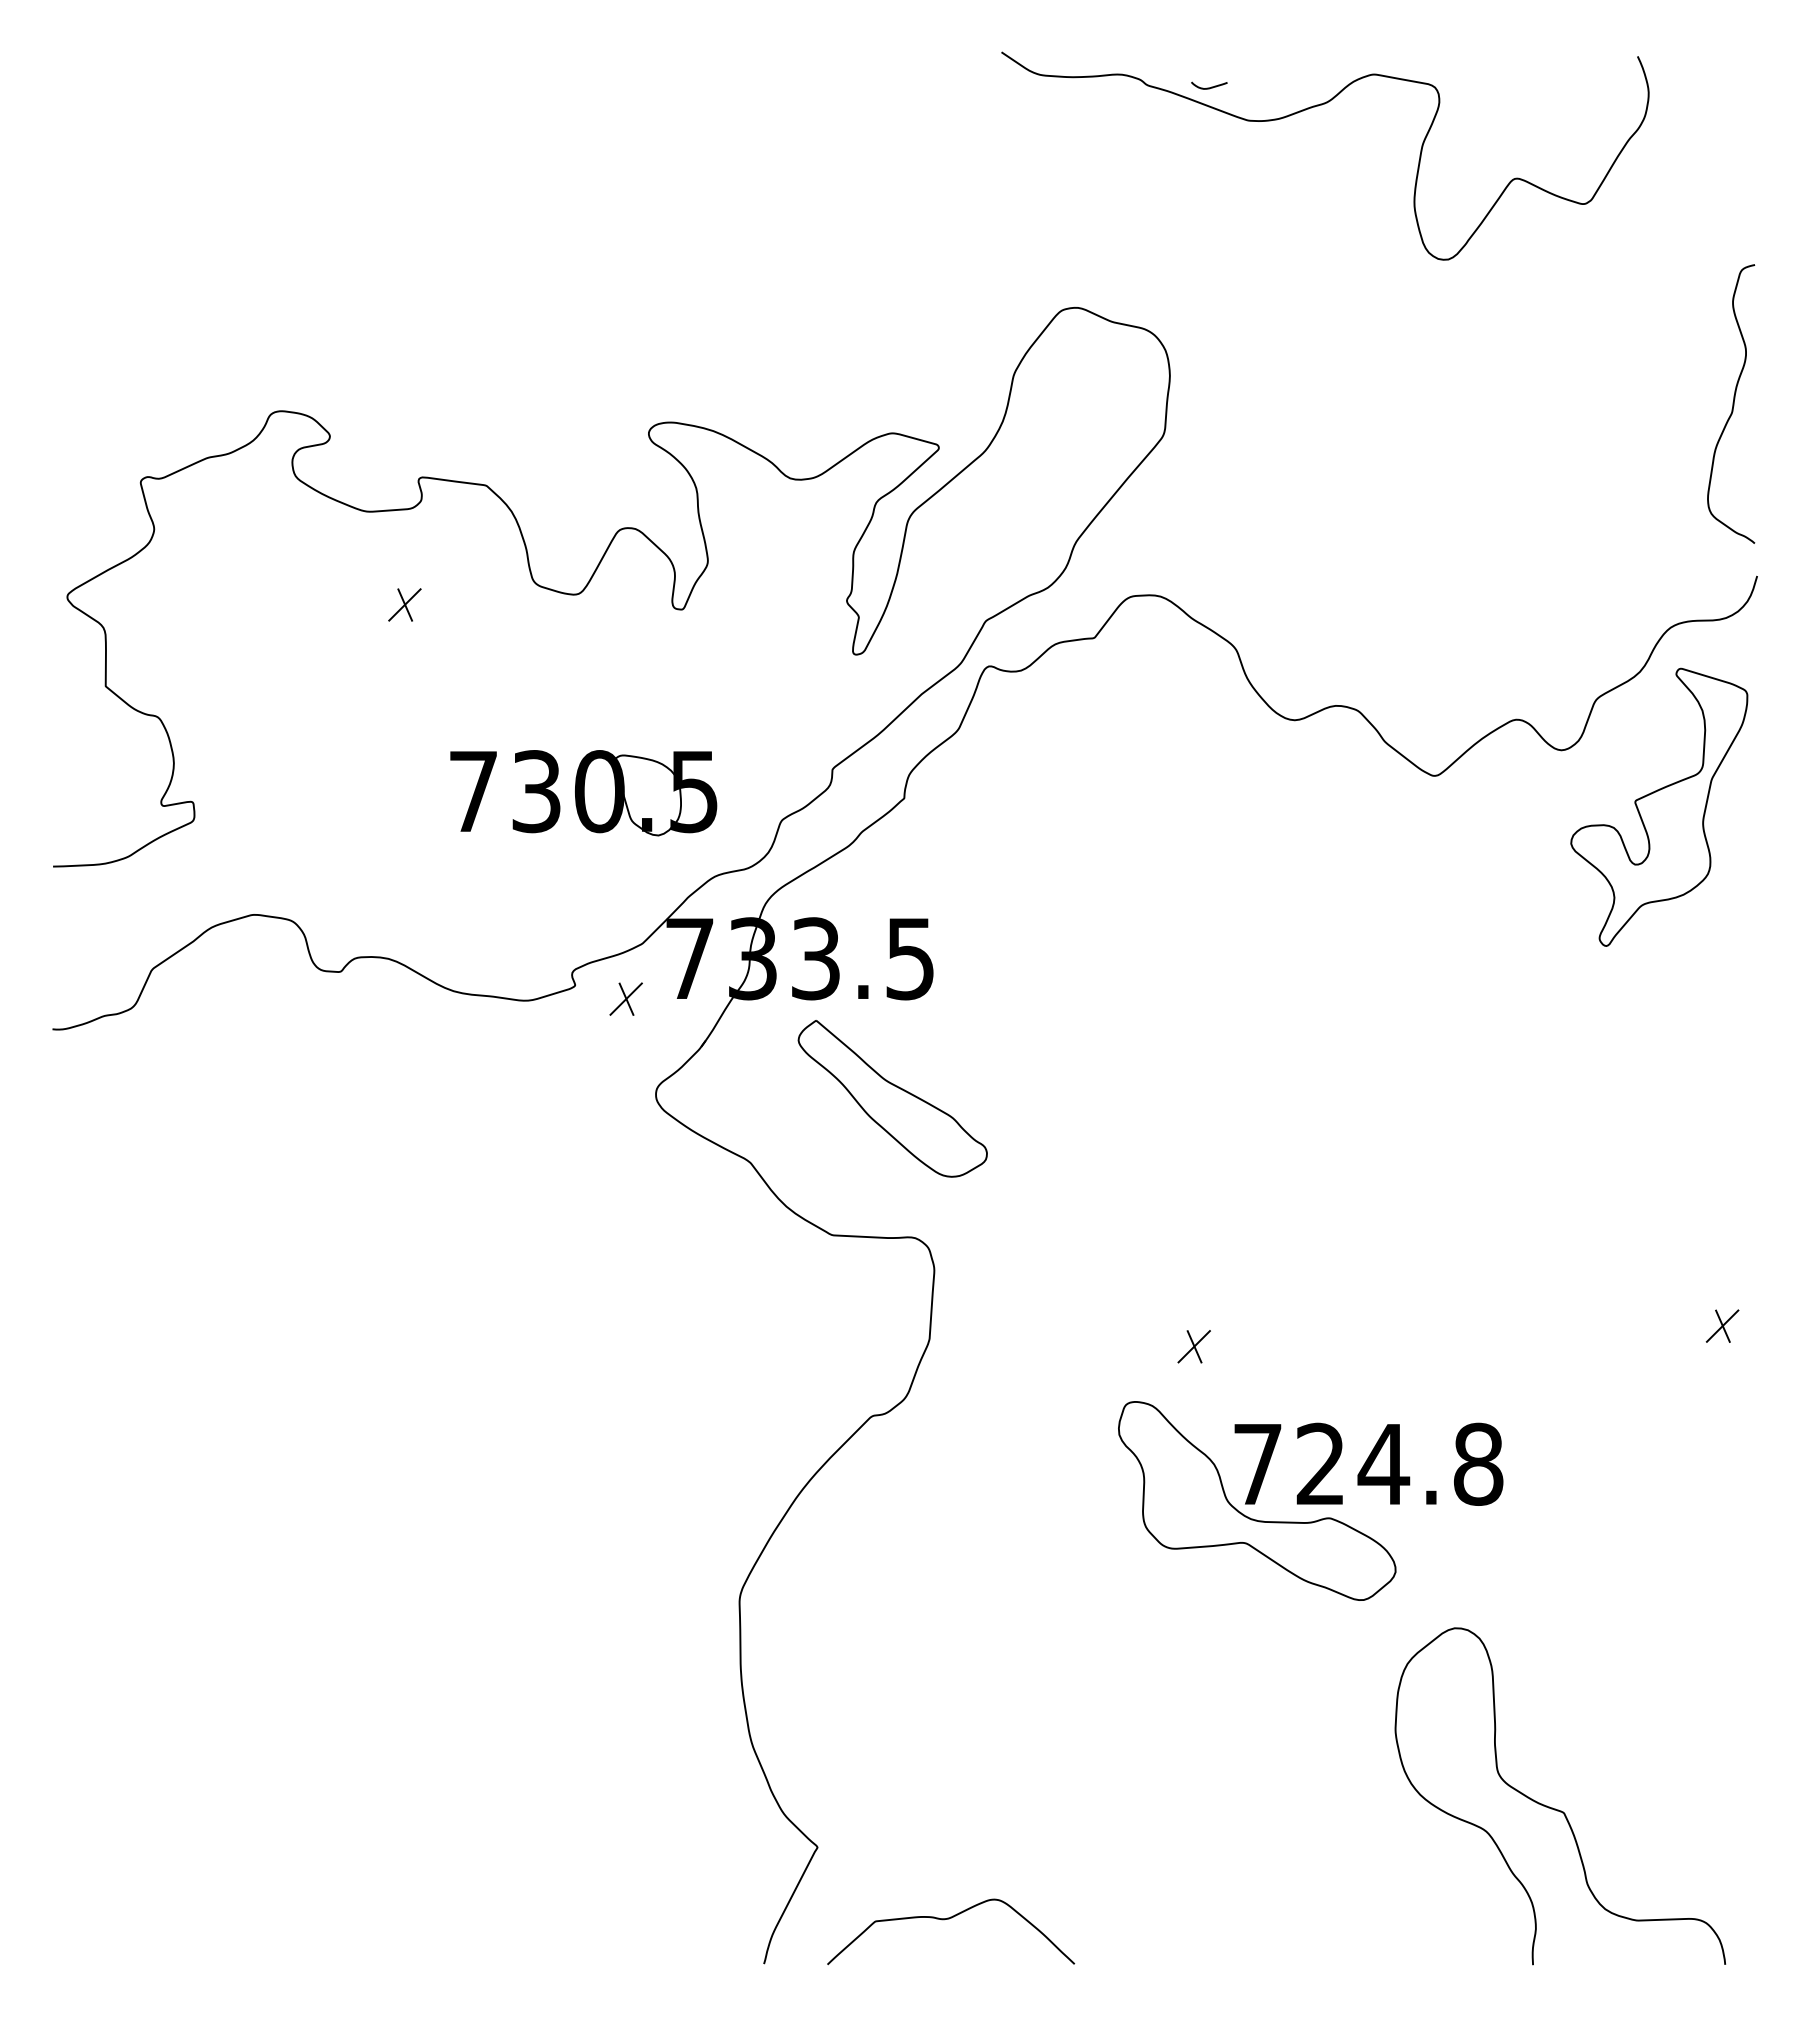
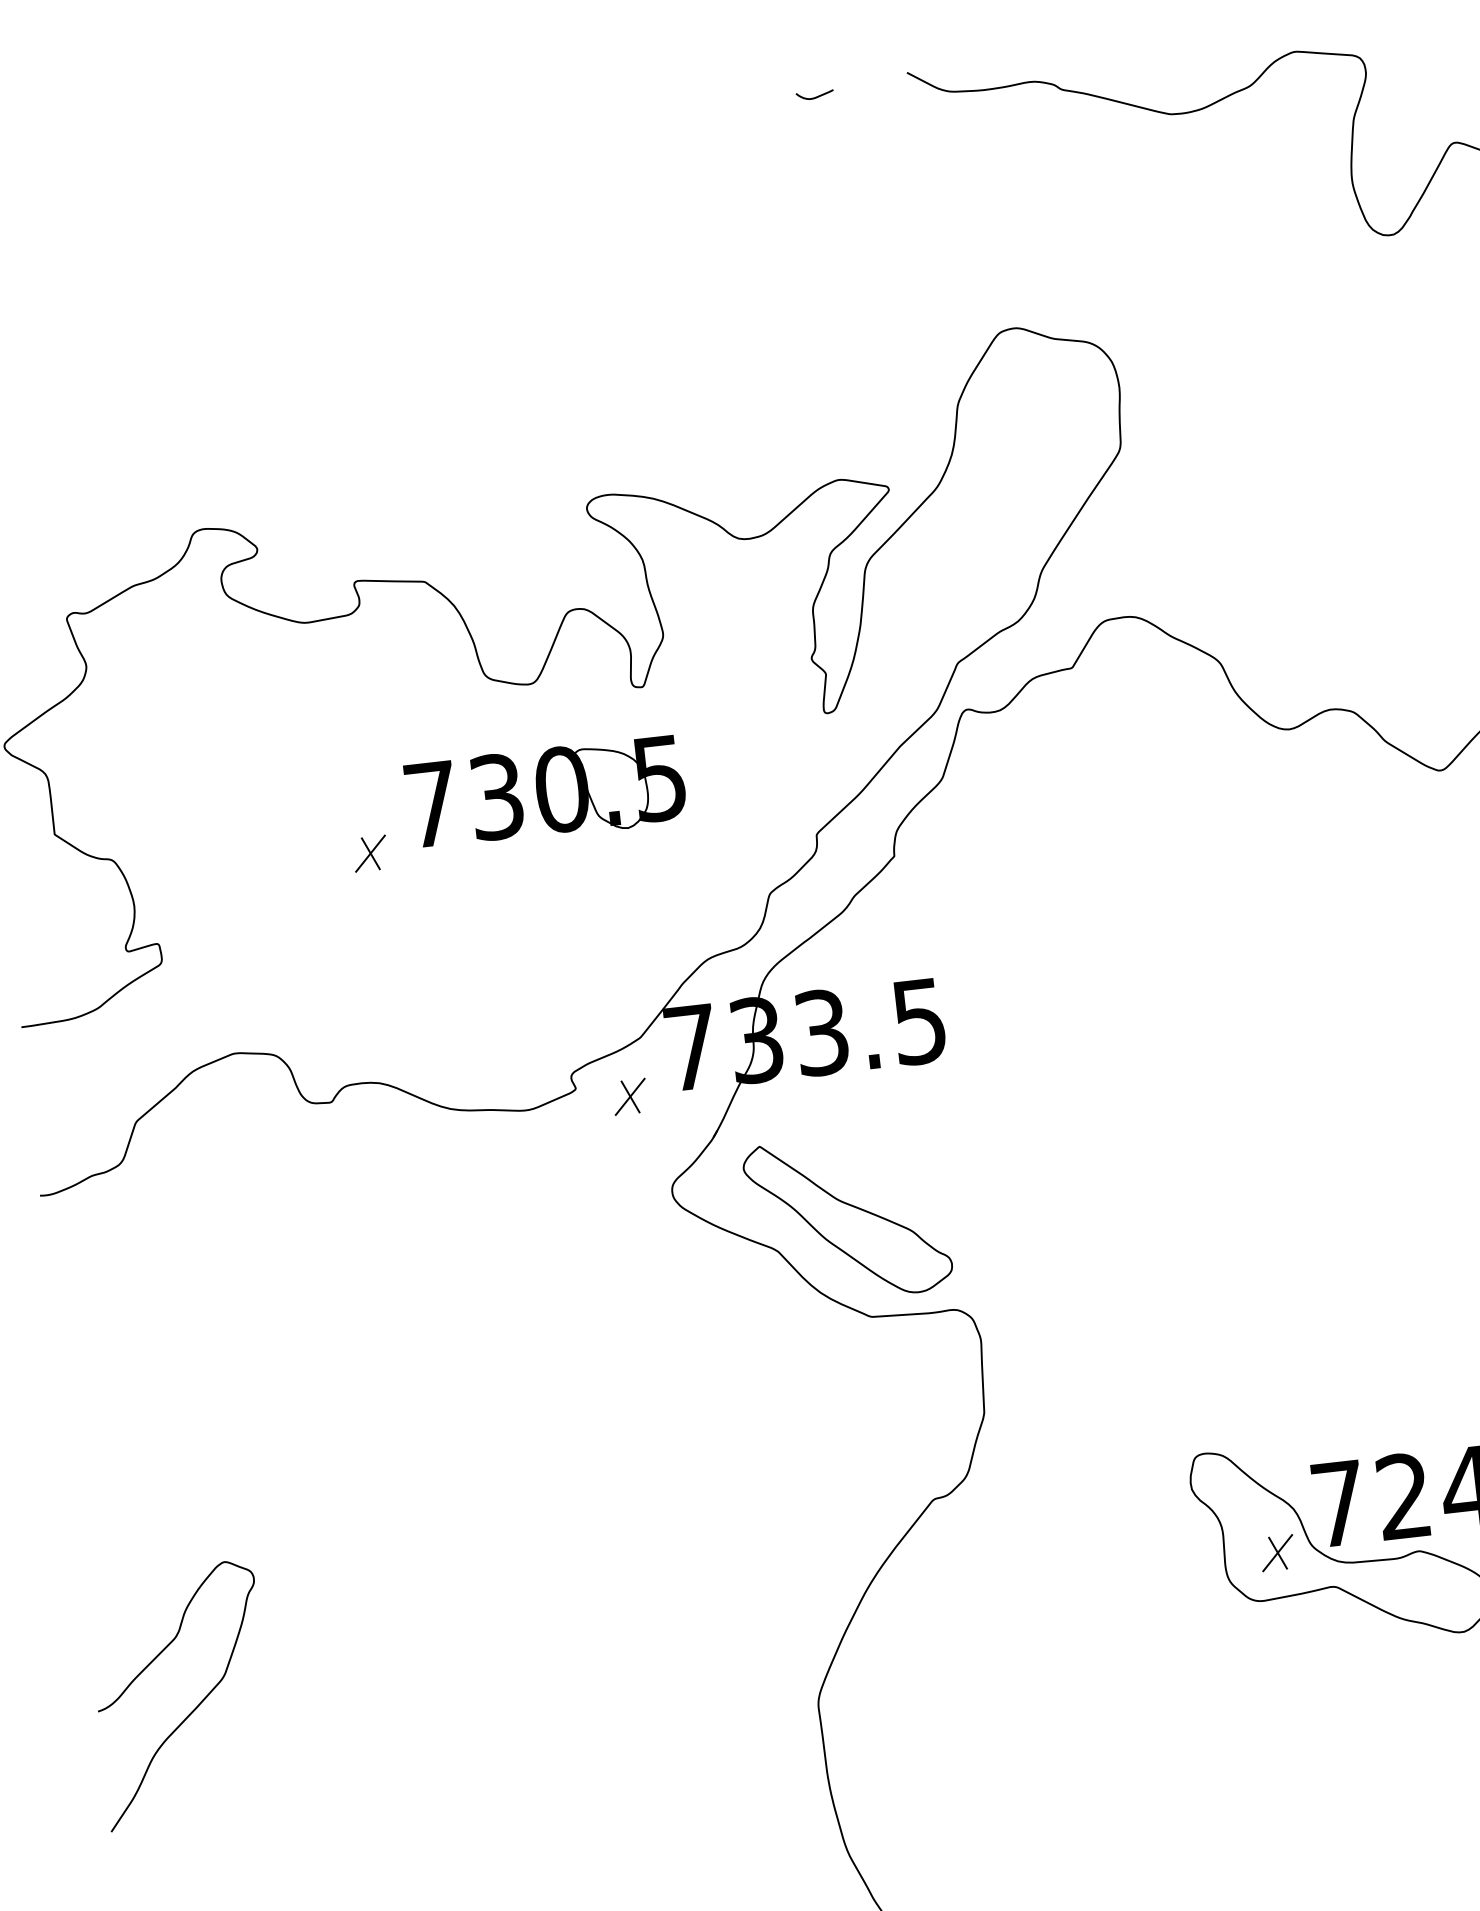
curve: (1209, 87) -> (815, 97), moved
part: (404, 604) -> (370, 853), moved
part: (583, 793) -> (545, 793), moved
part: (892, 1098) -> (847, 1218), moved
part: (1193, 1346) -> (1276, 1552), moved
curve: (144, 1534) -> (194, 1707), added

